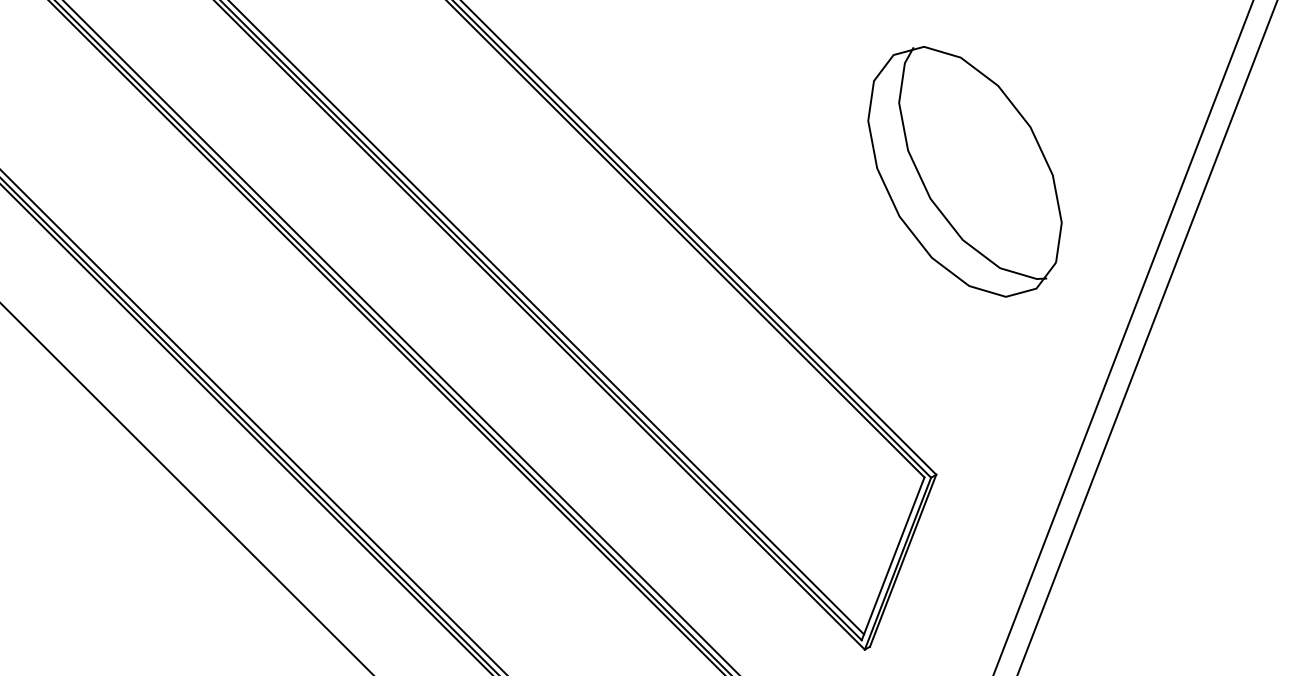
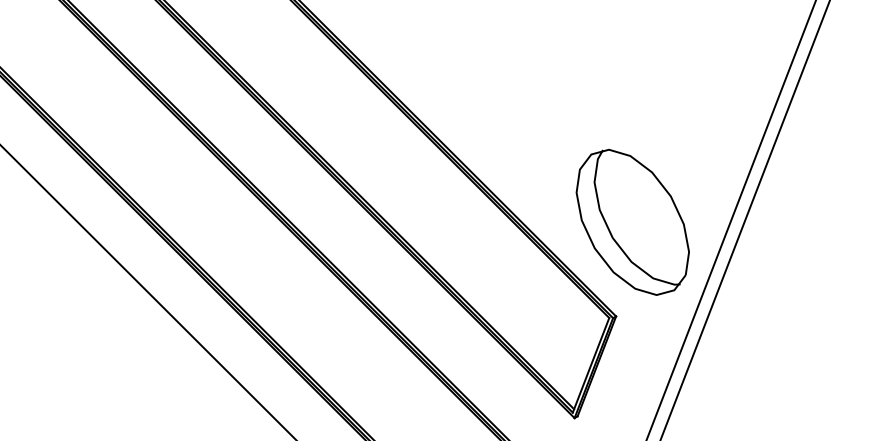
part: (964, 170) -> (632, 221), moved

